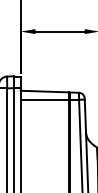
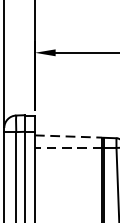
line: (45, 91) -> (69, 136), solid -> dashed
line: (44, 99) -> (68, 147), solid -> dashed

